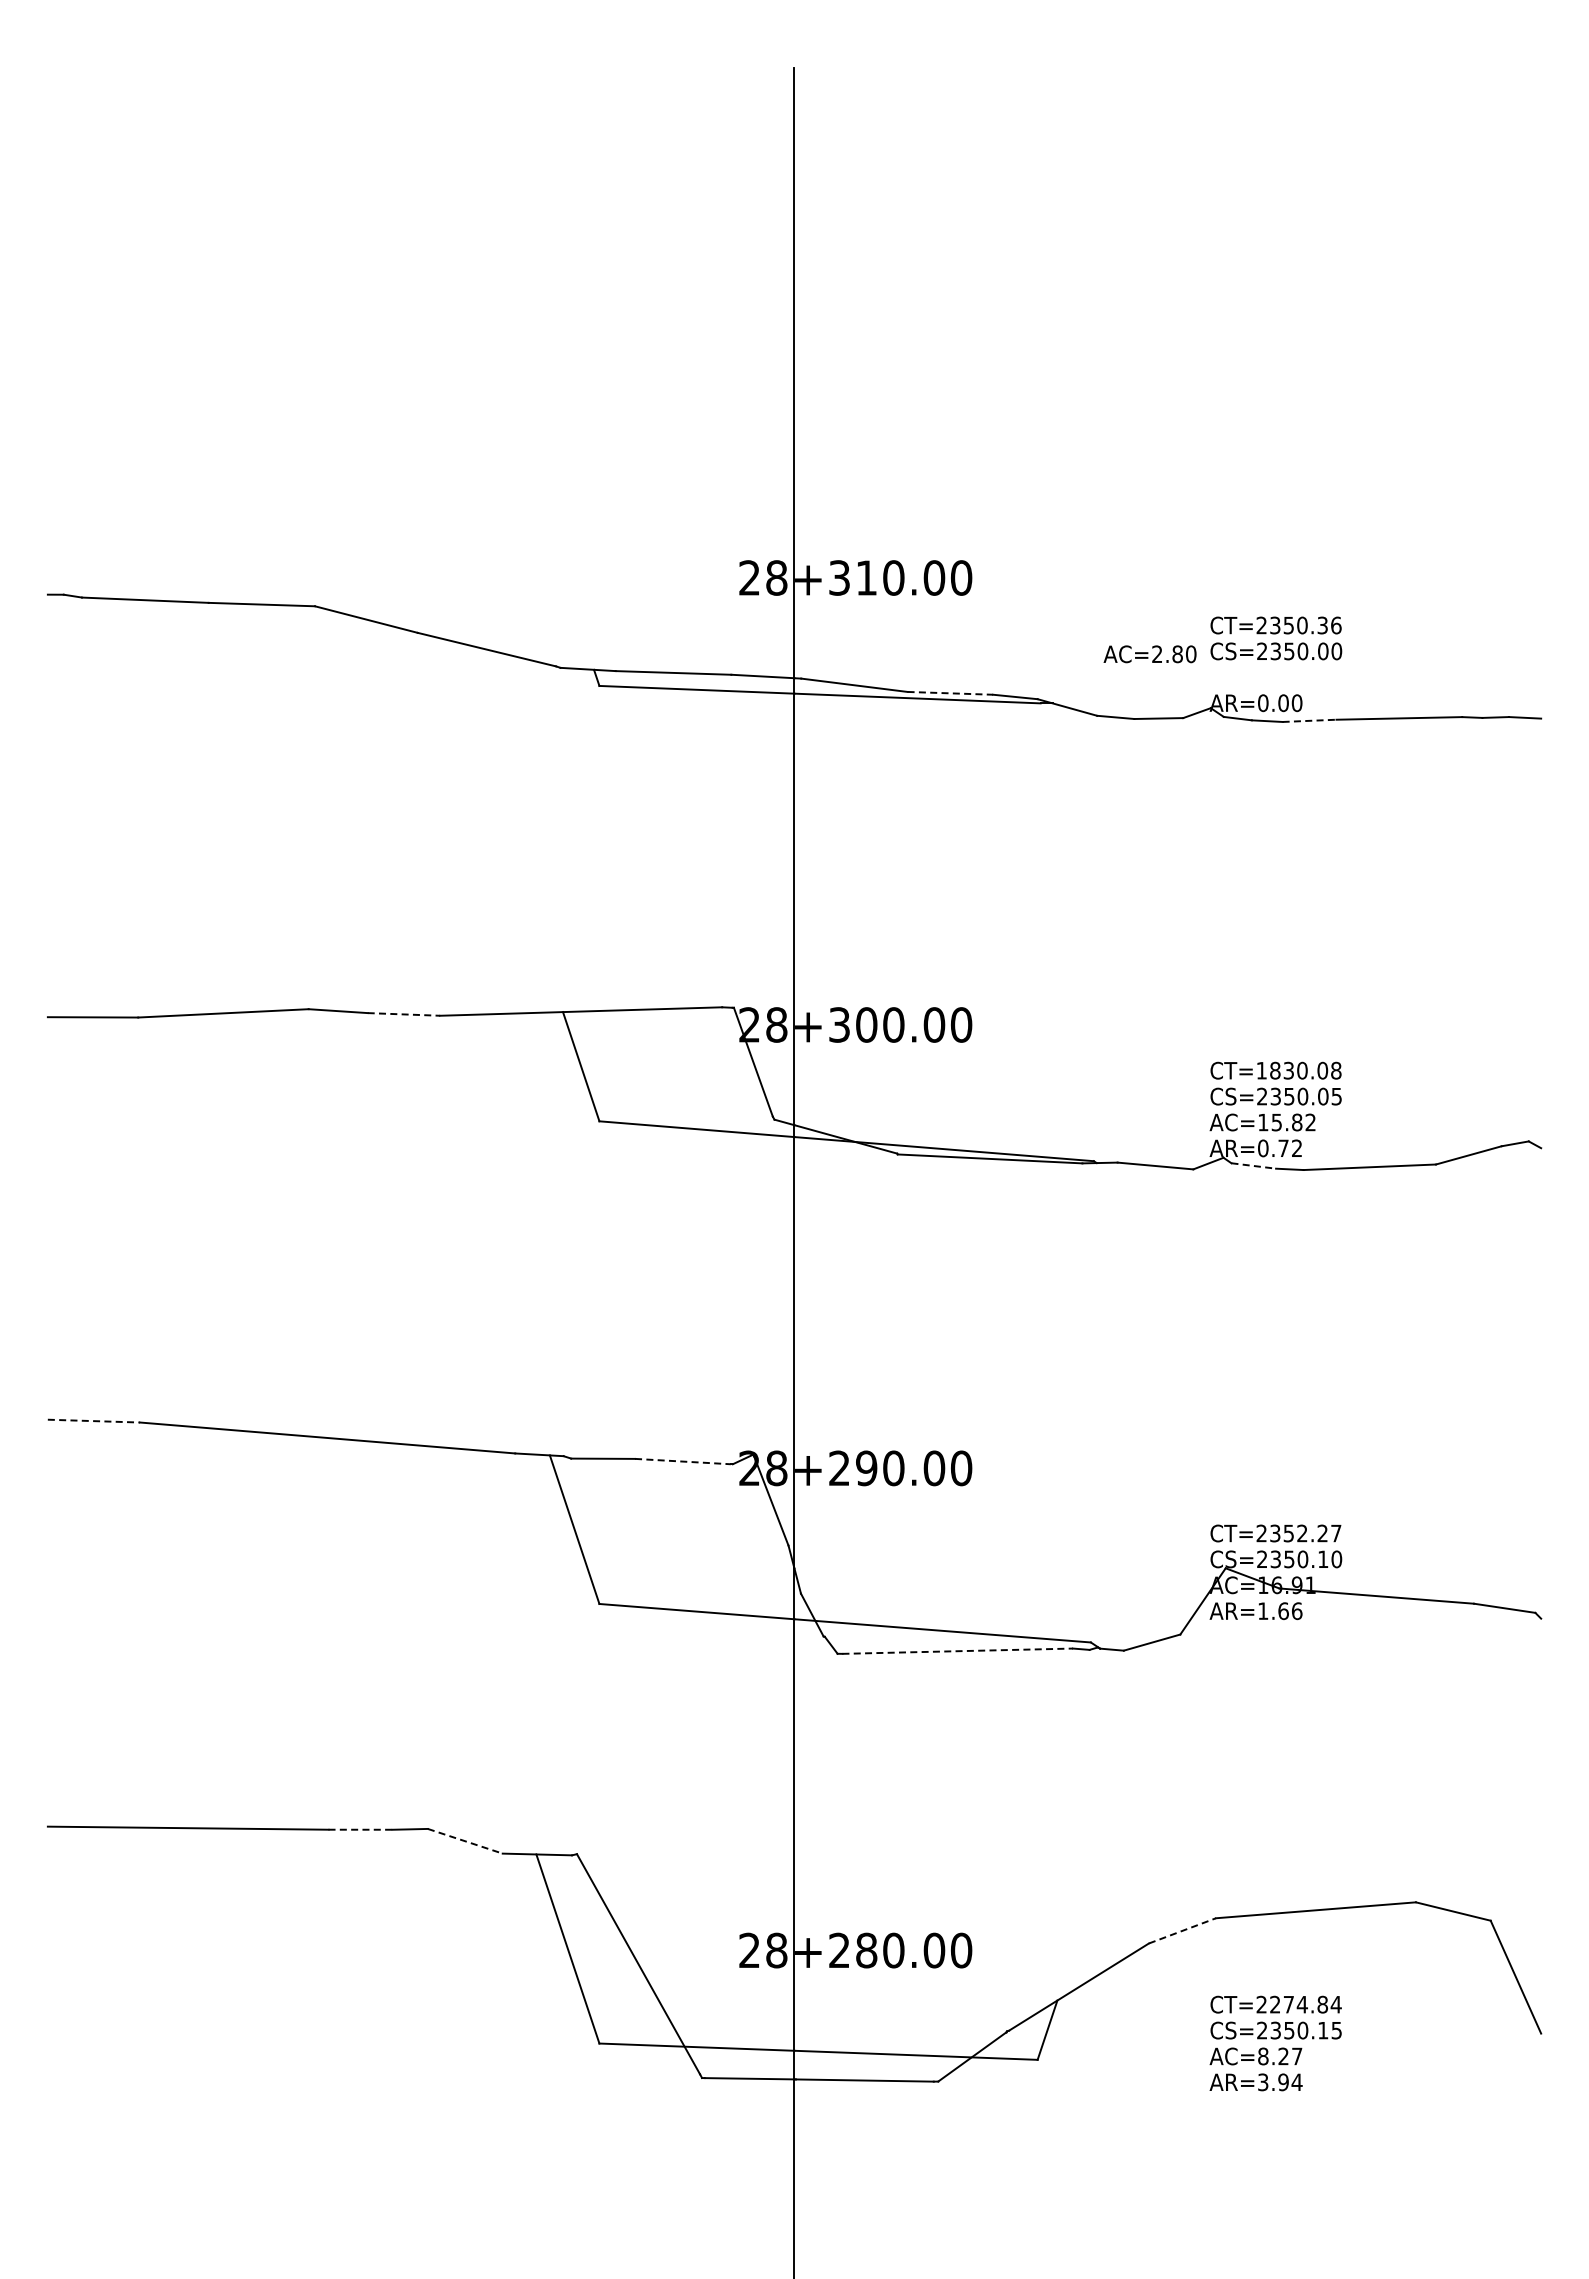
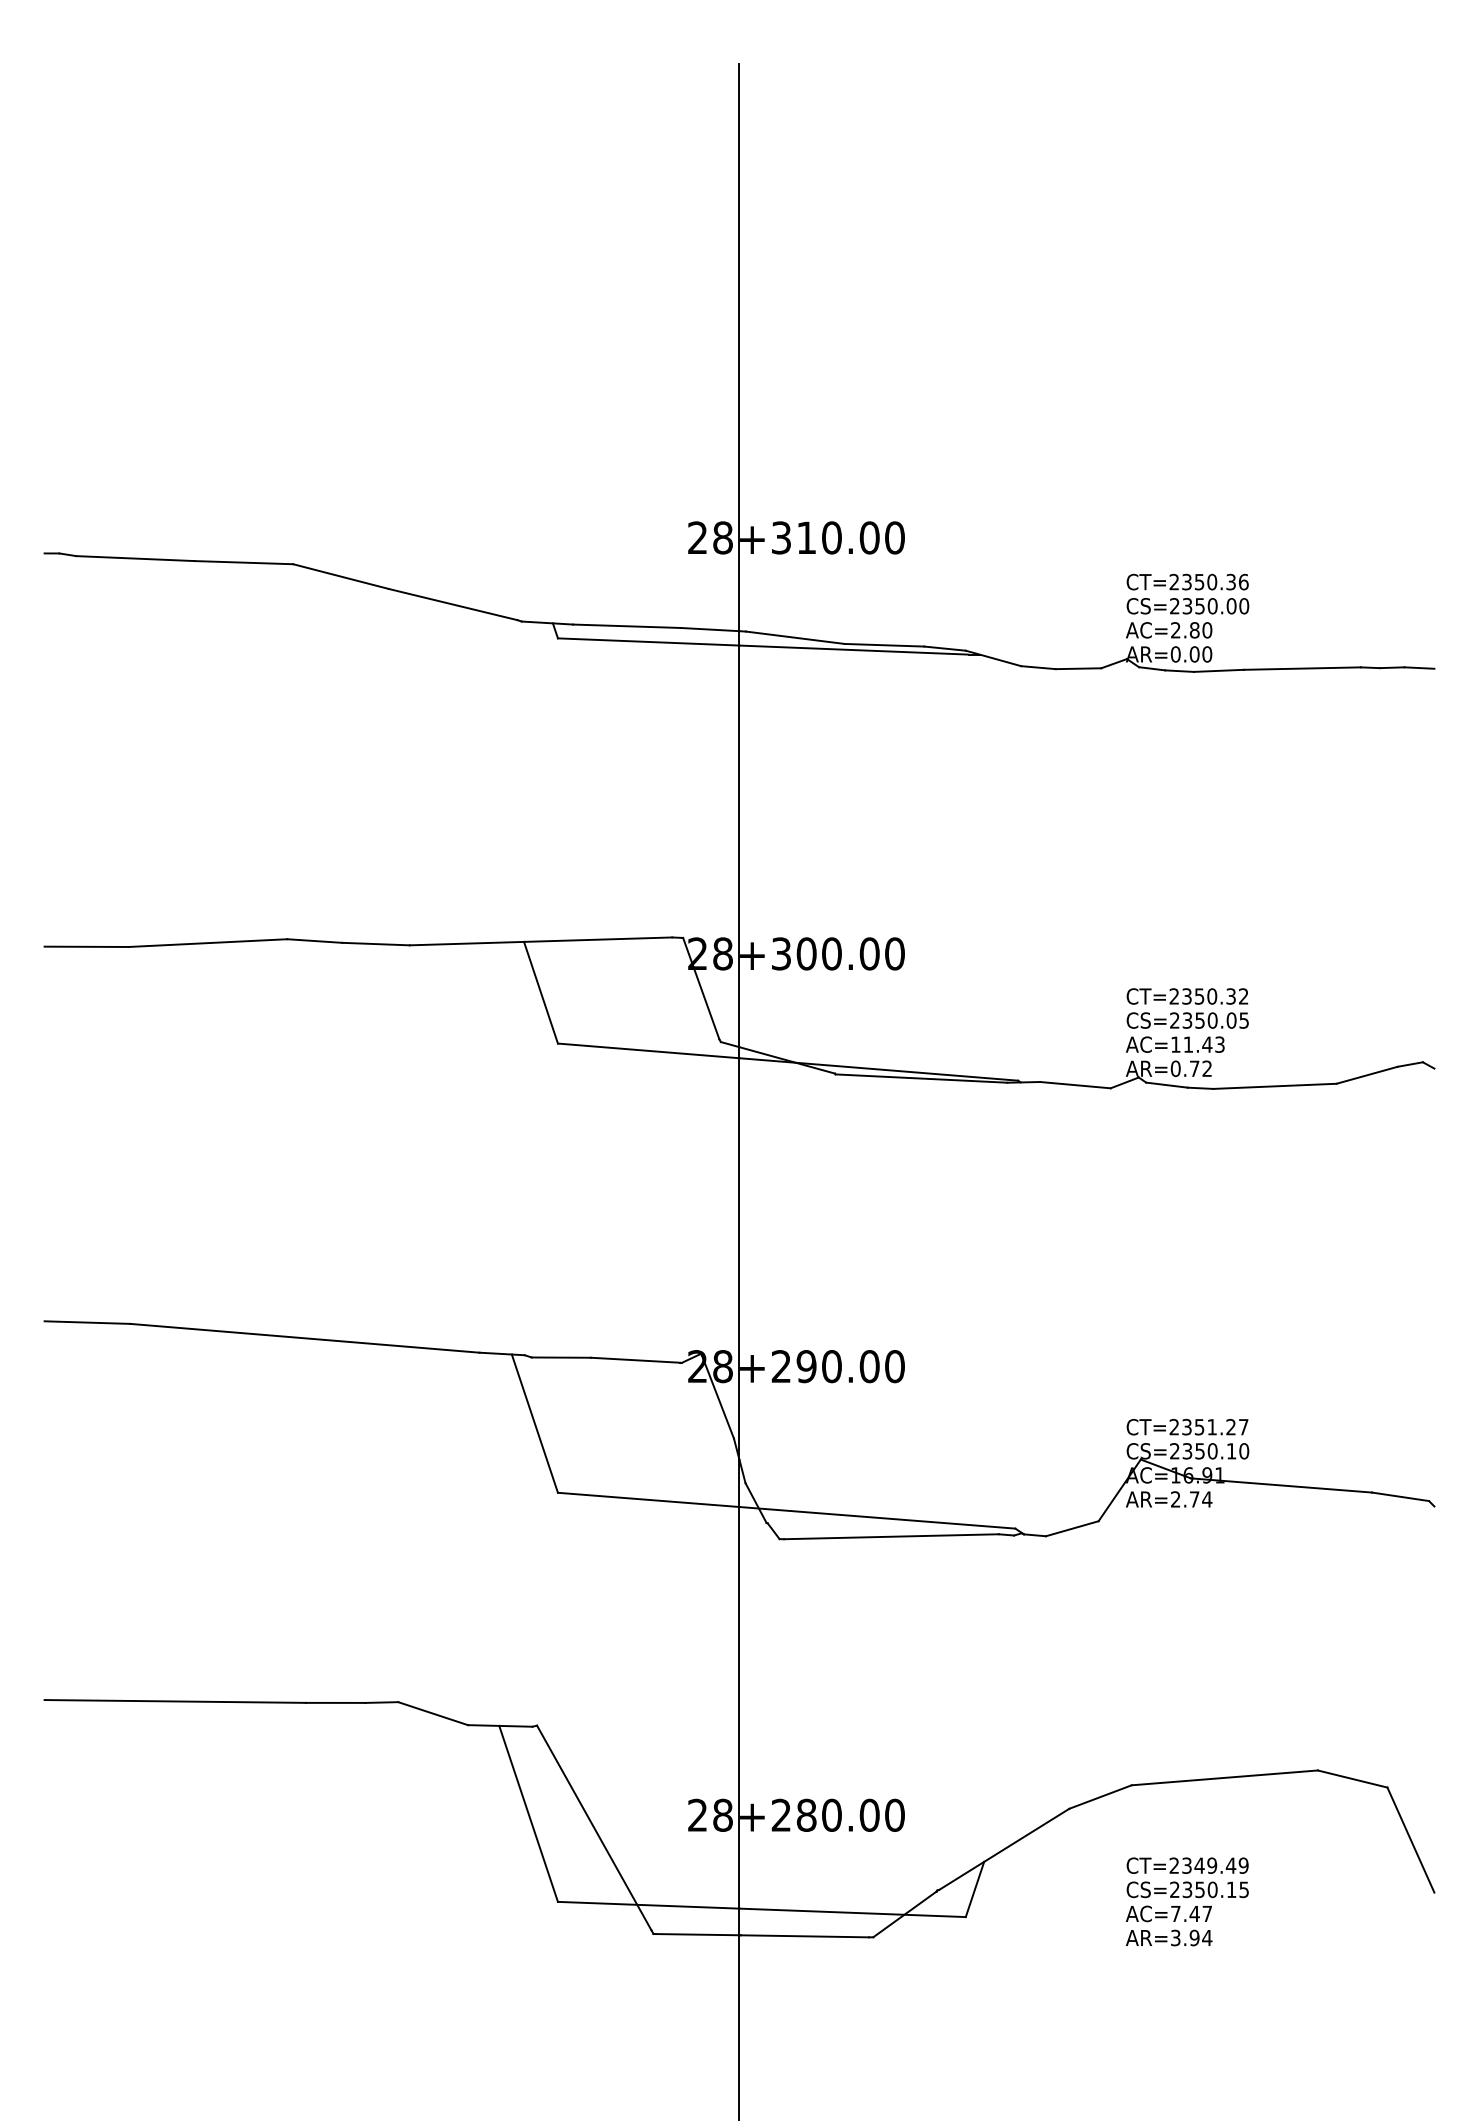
text: (1149, 654) -> (1168, 630), moved
line: (950, 693) -> (884, 645), dashed -> solid
line: (1309, 720) -> (1218, 670), dashed -> solid
line: (404, 1014) -> (376, 944), dashed -> solid
text: (1298, 1070) -> (1208, 996), CT=1830.08 -> CT=2350.32
text: (1293, 1122) -> (1203, 1044), AC=15.82 -> AC=11.43
line: (1254, 1166) -> (1167, 1085), dashed -> solid
line: (94, 1421) -> (88, 1322), dashed -> solid
line: (682, 1461) -> (635, 1360), dashed -> solid
text: (1302, 1533) -> (1212, 1427), CT=2352.27 -> CT=2351.27
text: (1280, 1611) -> (1191, 1499), AR=1.66 -> AR=2.74
line: (958, 1651) -> (892, 1537), dashed -> solid
line: (361, 1829) -> (336, 1702), dashed -> solid
line: (465, 1841) -> (433, 1713), dashed -> solid
line: (1182, 1930) -> (1100, 1796), dashed -> solid
text: (1305, 2004) -> (1215, 1865), CT=2274.84 -> CT=2349.49
text: (1273, 2056) -> (1185, 1913), AC=8.27 -> AC=7.47

